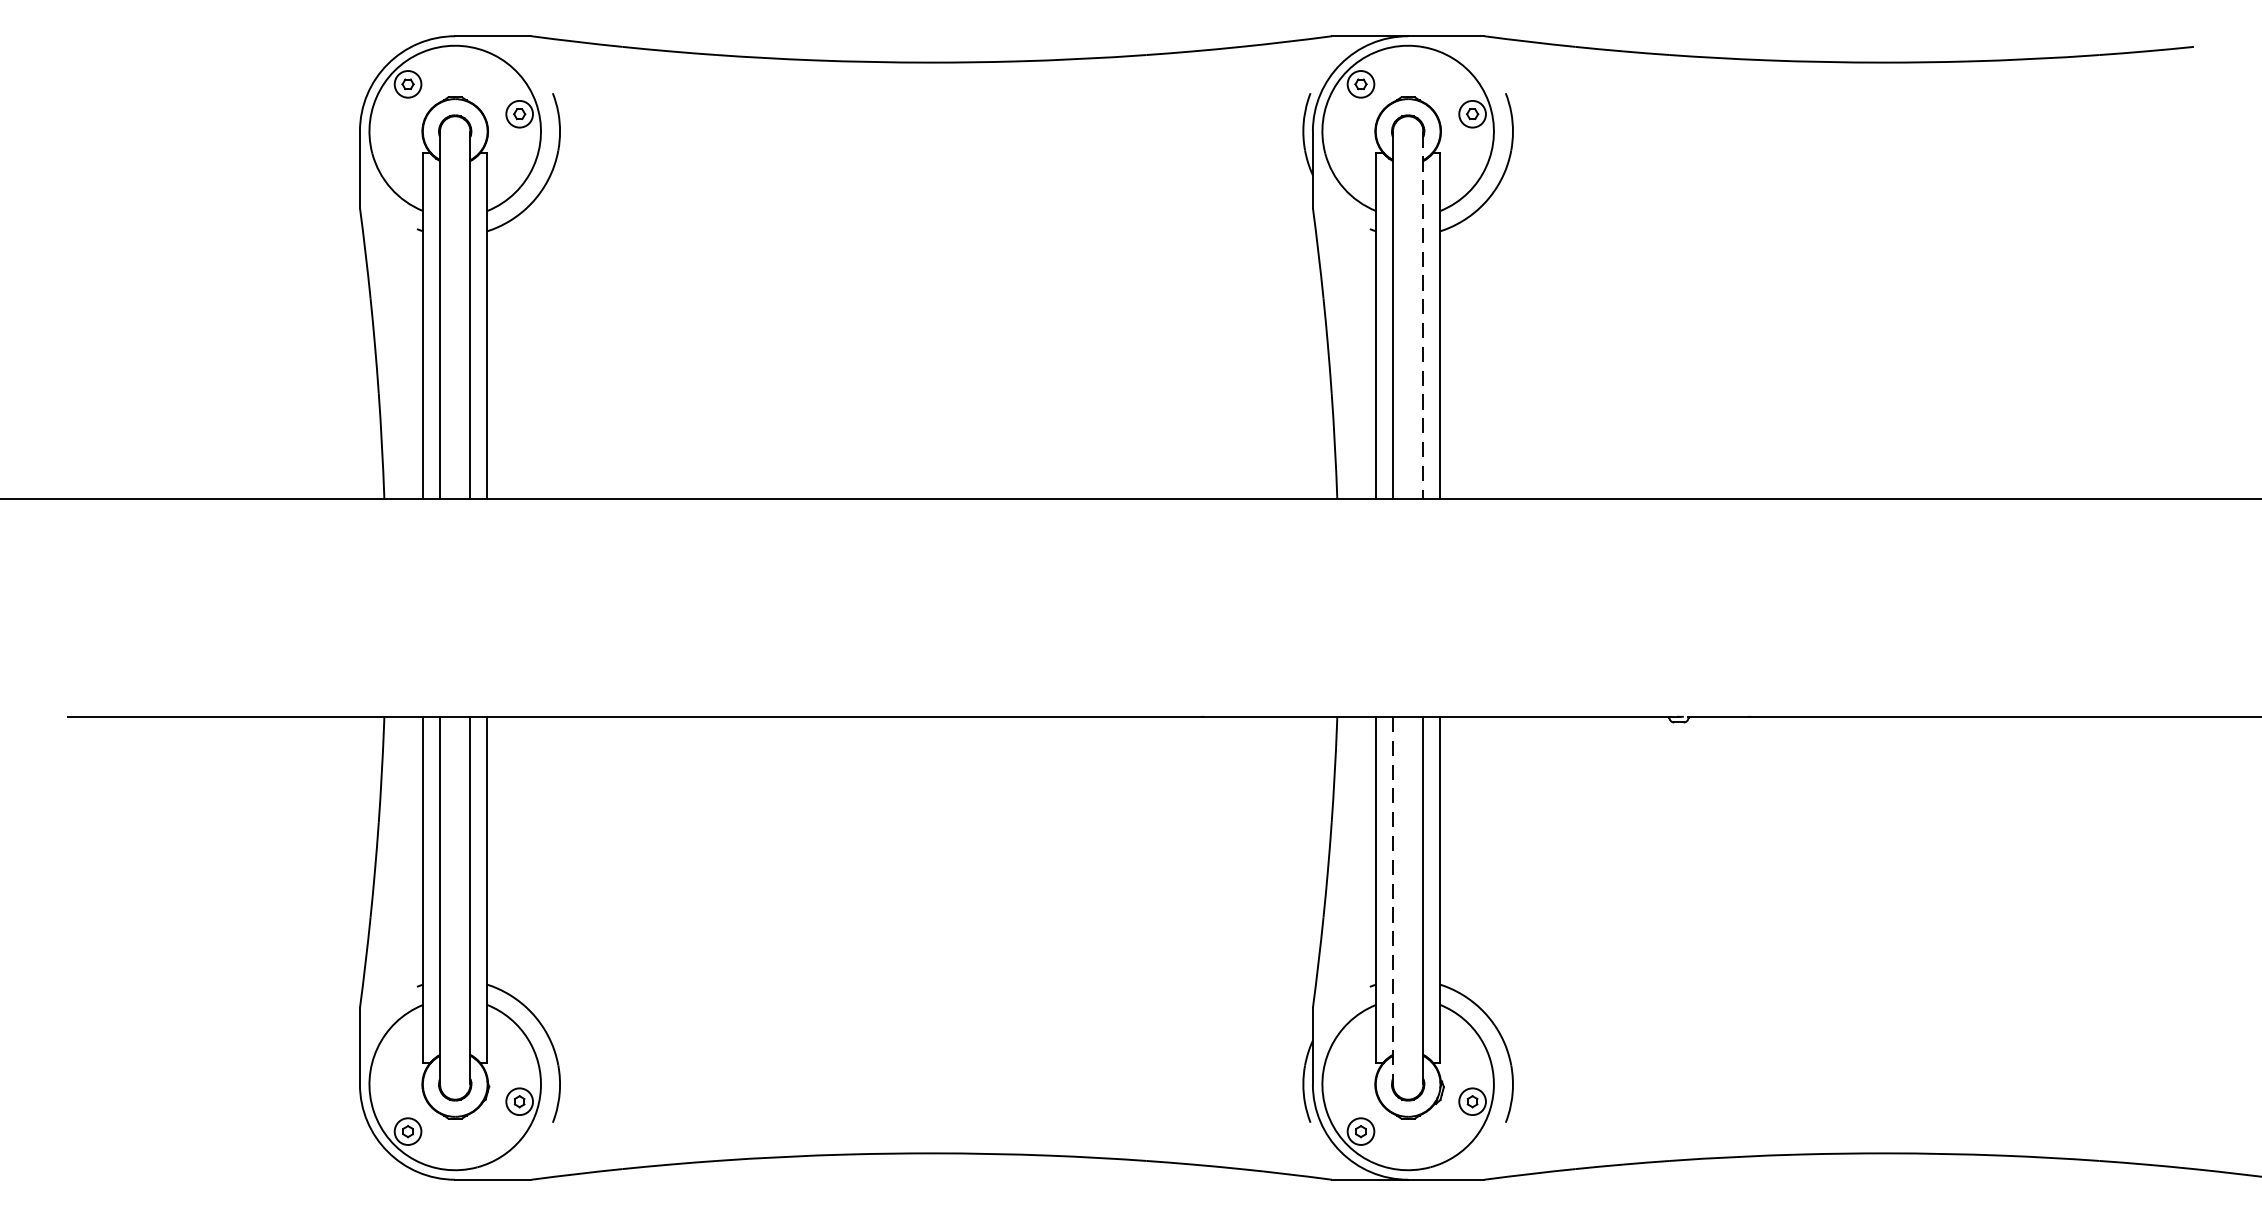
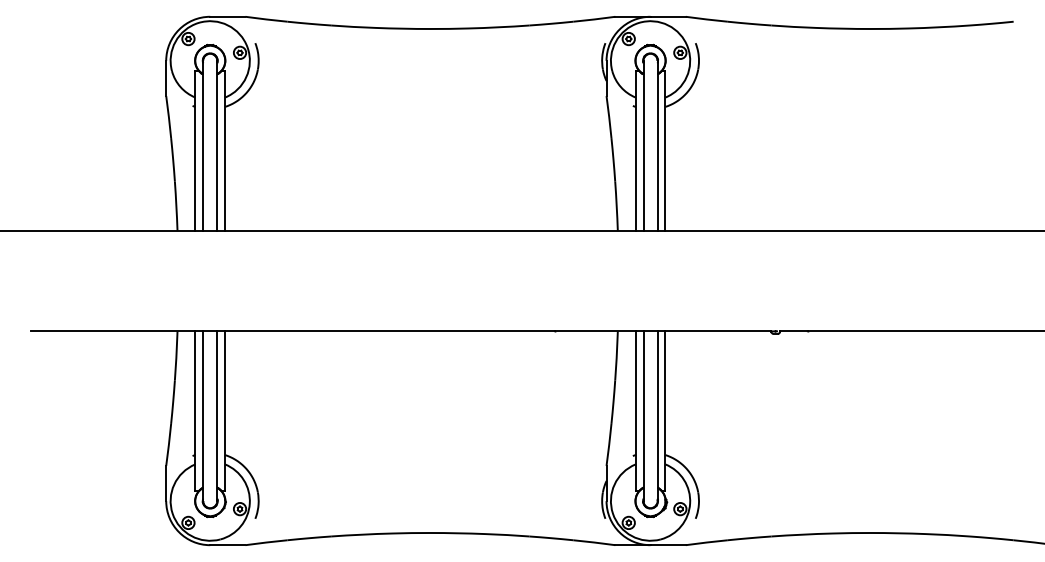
line: (1423, 314) -> (657, 145), dashed -> solid
line: (1392, 901) -> (643, 416), dashed -> solid

